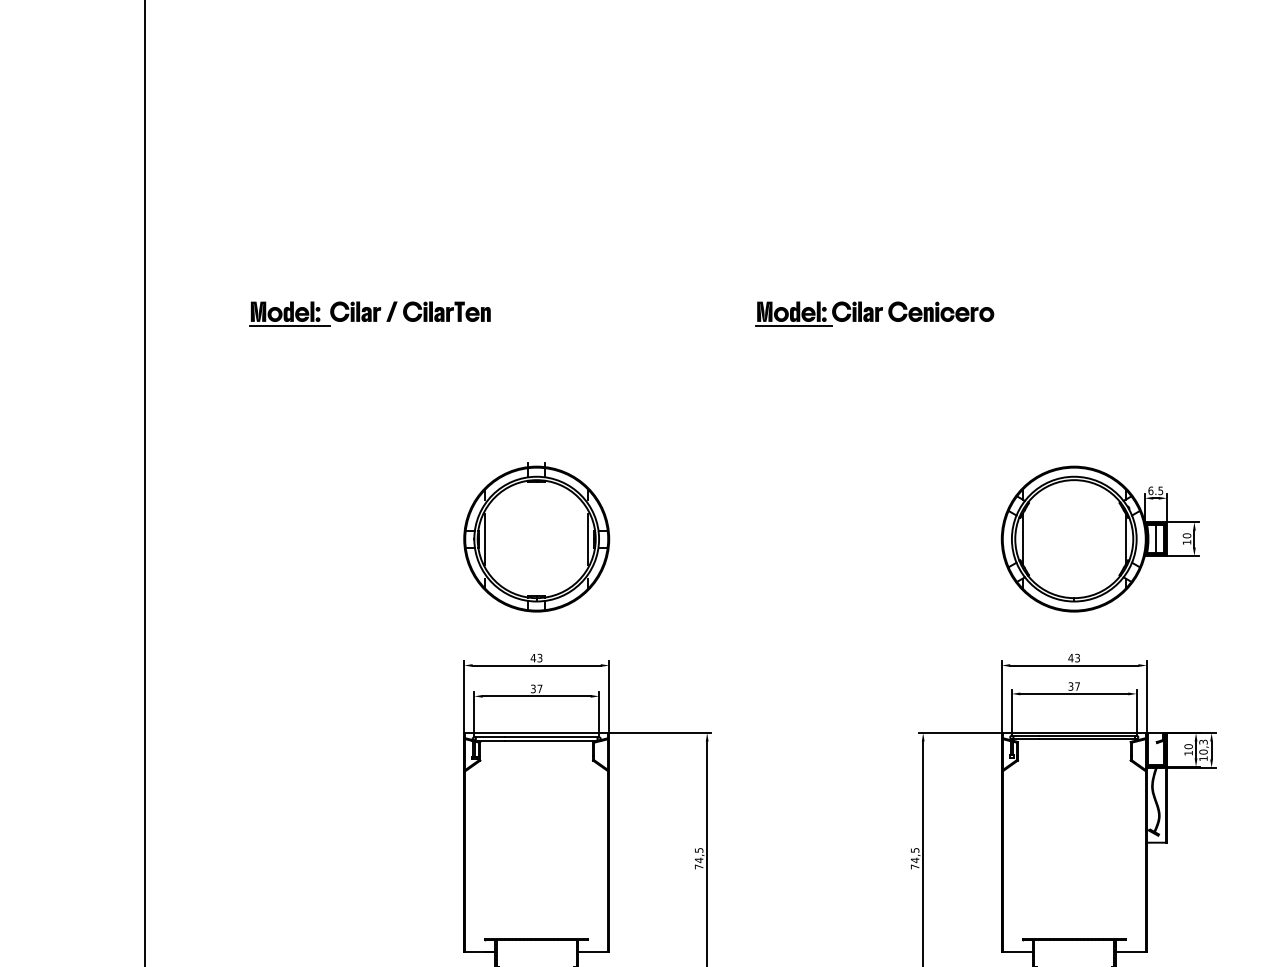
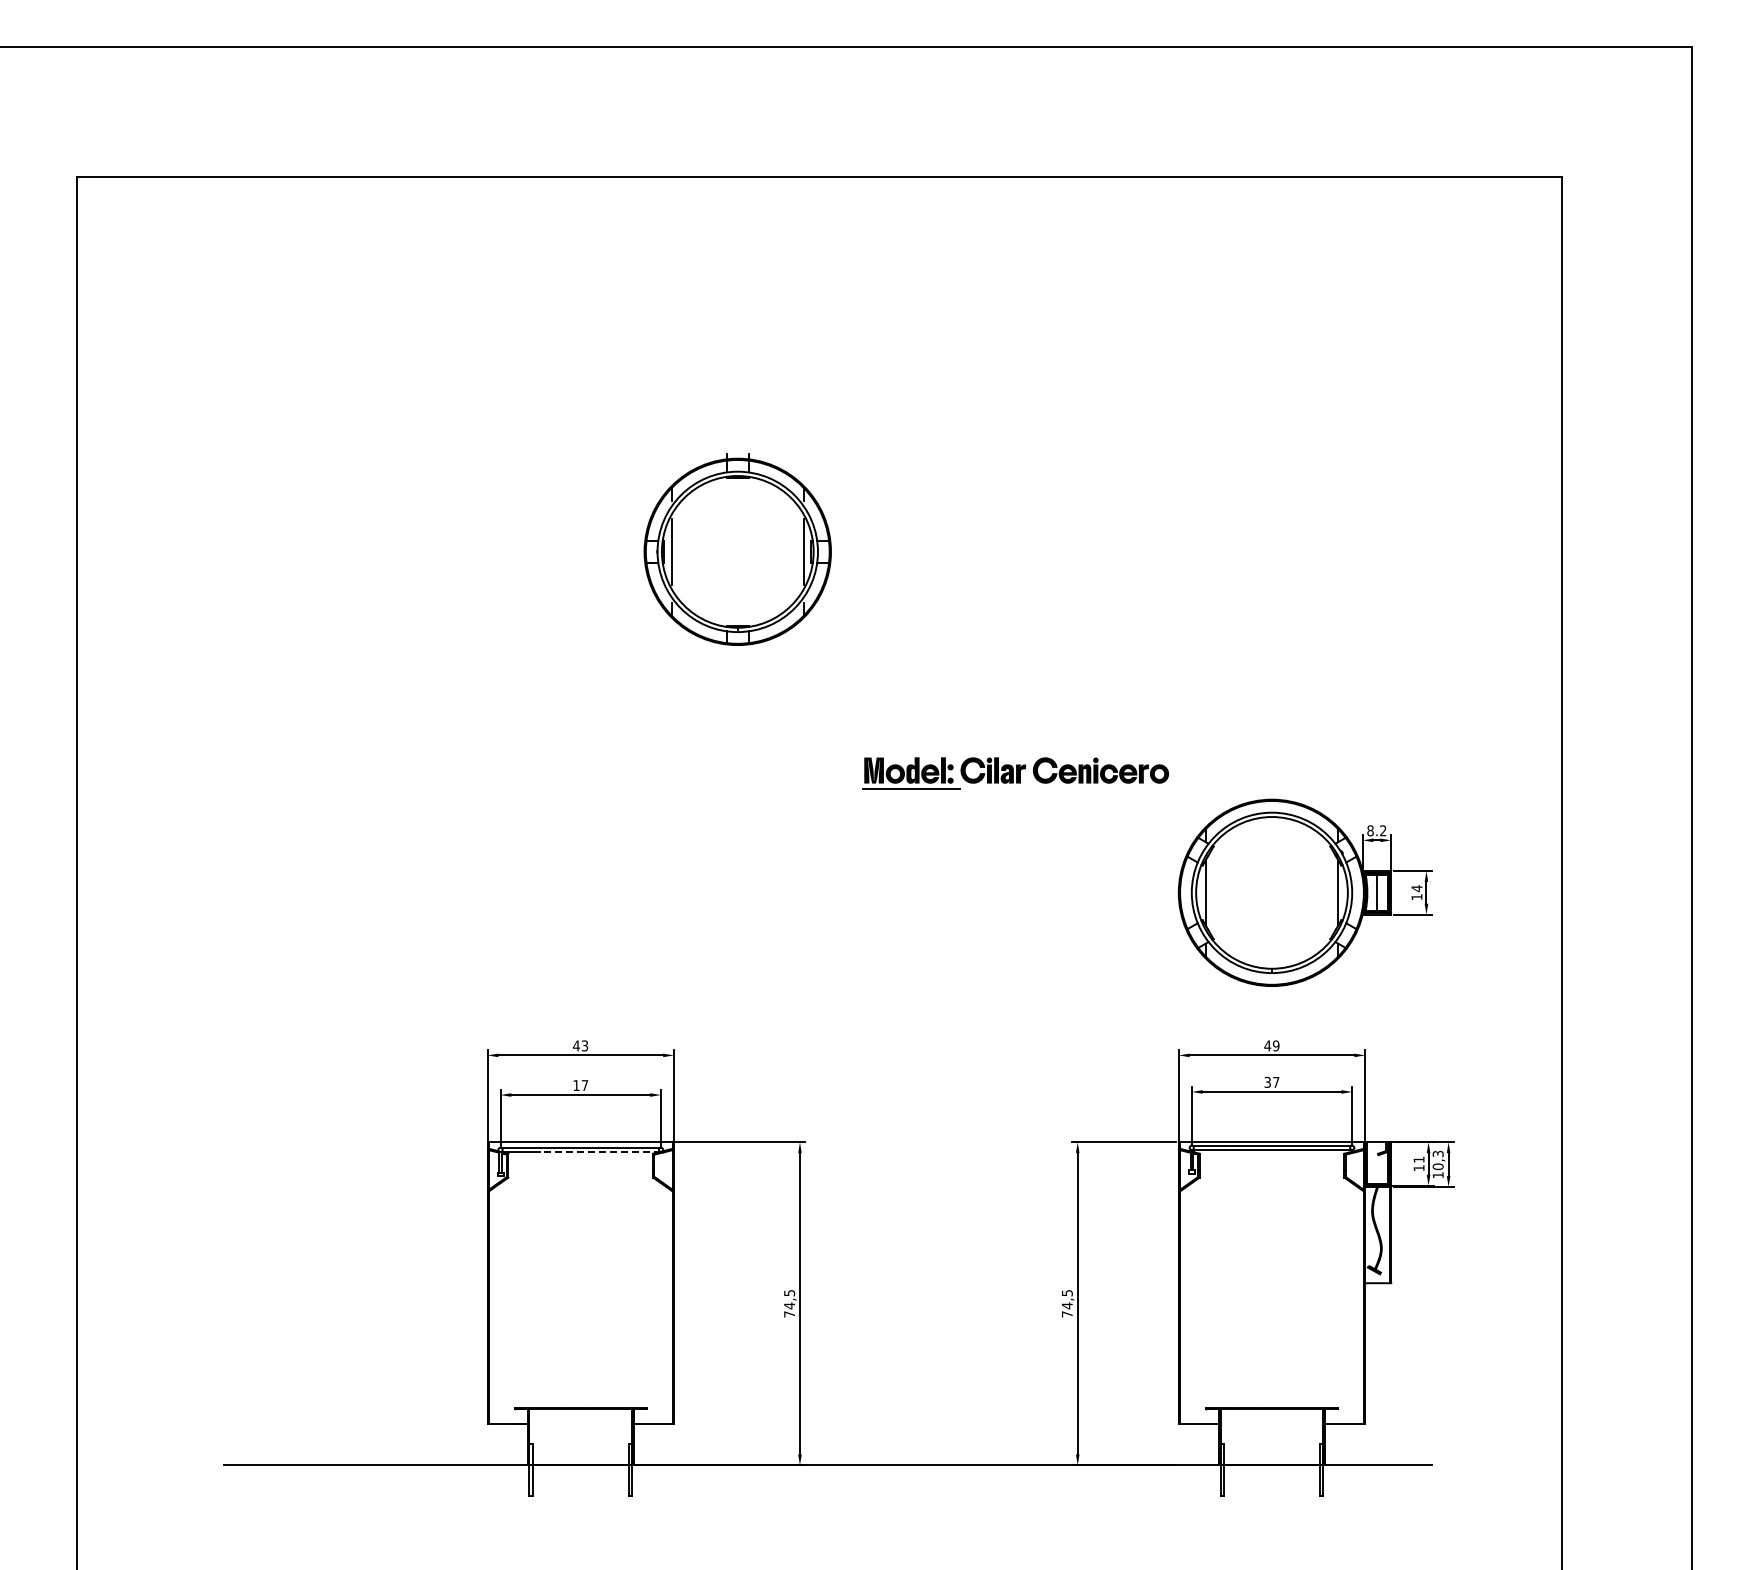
part: (370, 314) -> (366, 603), removed
part: (874, 314) -> (1015, 773), moved
text: (1155, 490) -> (1376, 830), 6.5 -> 8.2
text: (1186, 535) -> (1416, 888), 10 -> 14
part: (536, 537) -> (737, 549), moved
text: (1077, 657) -> (1276, 1045), 43 -> 49
text: (533, 688) -> (576, 1085), 37 -> 17
line: (552, 741) -> (600, 1152), solid -> dashed
text: (1188, 746) -> (1418, 1159), 10 -> 11

